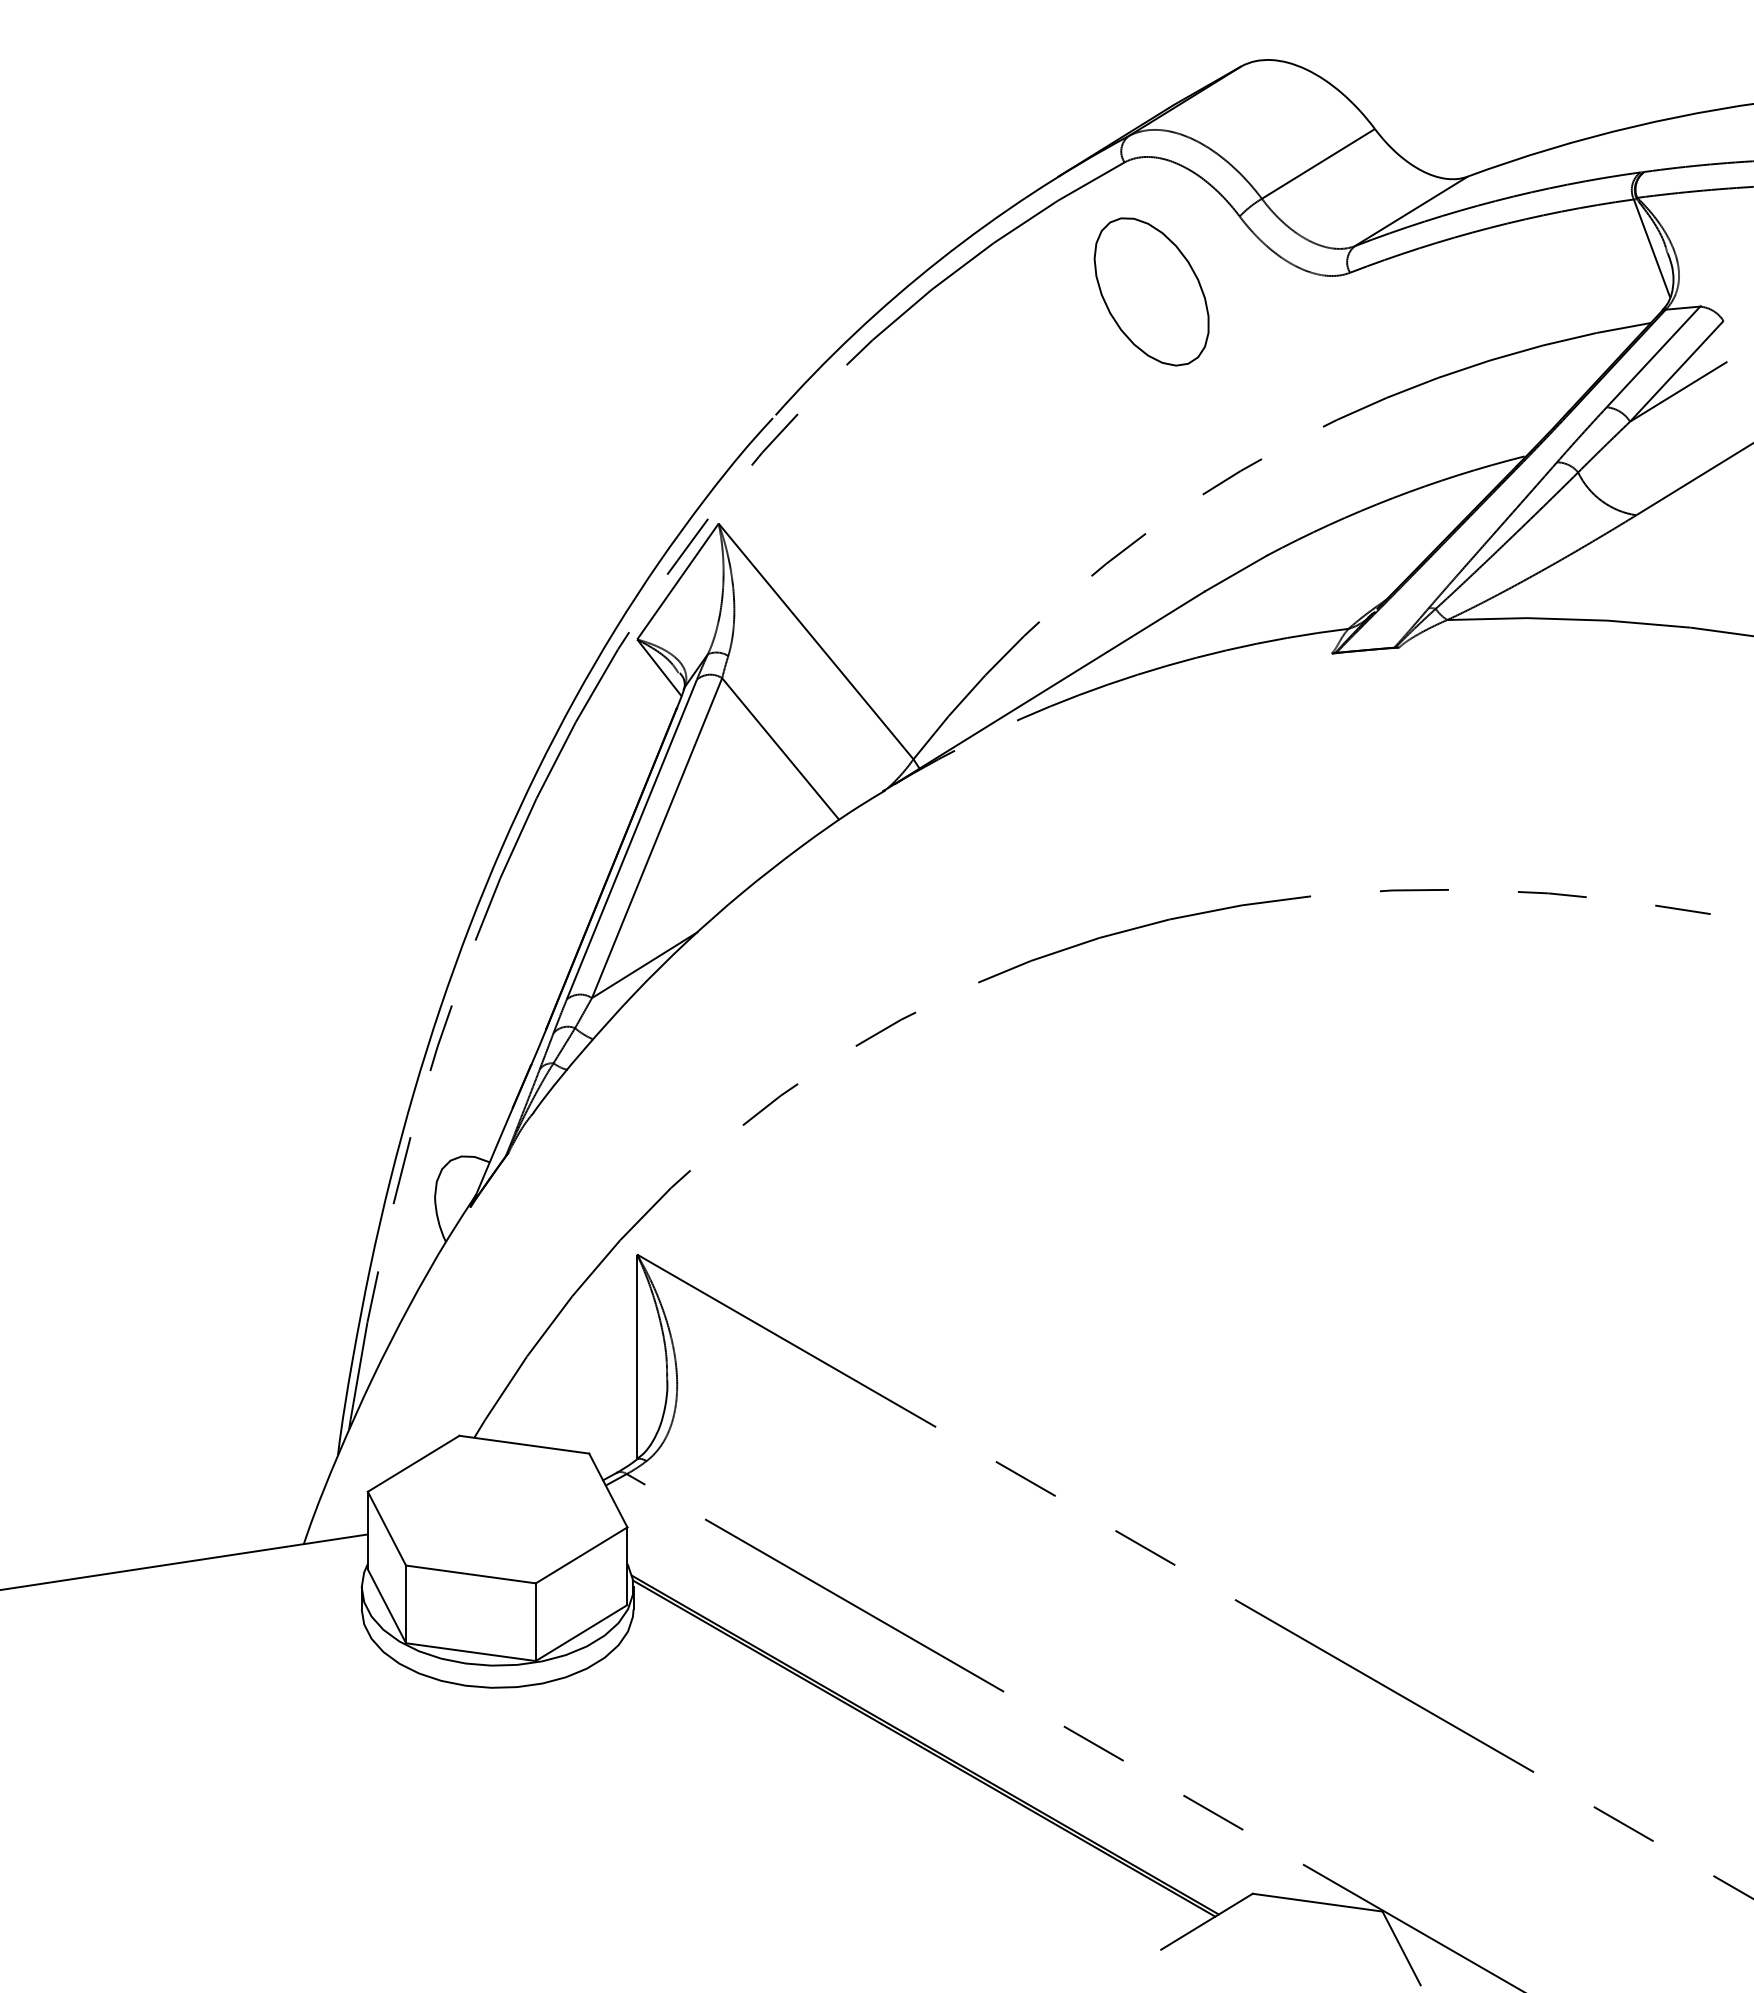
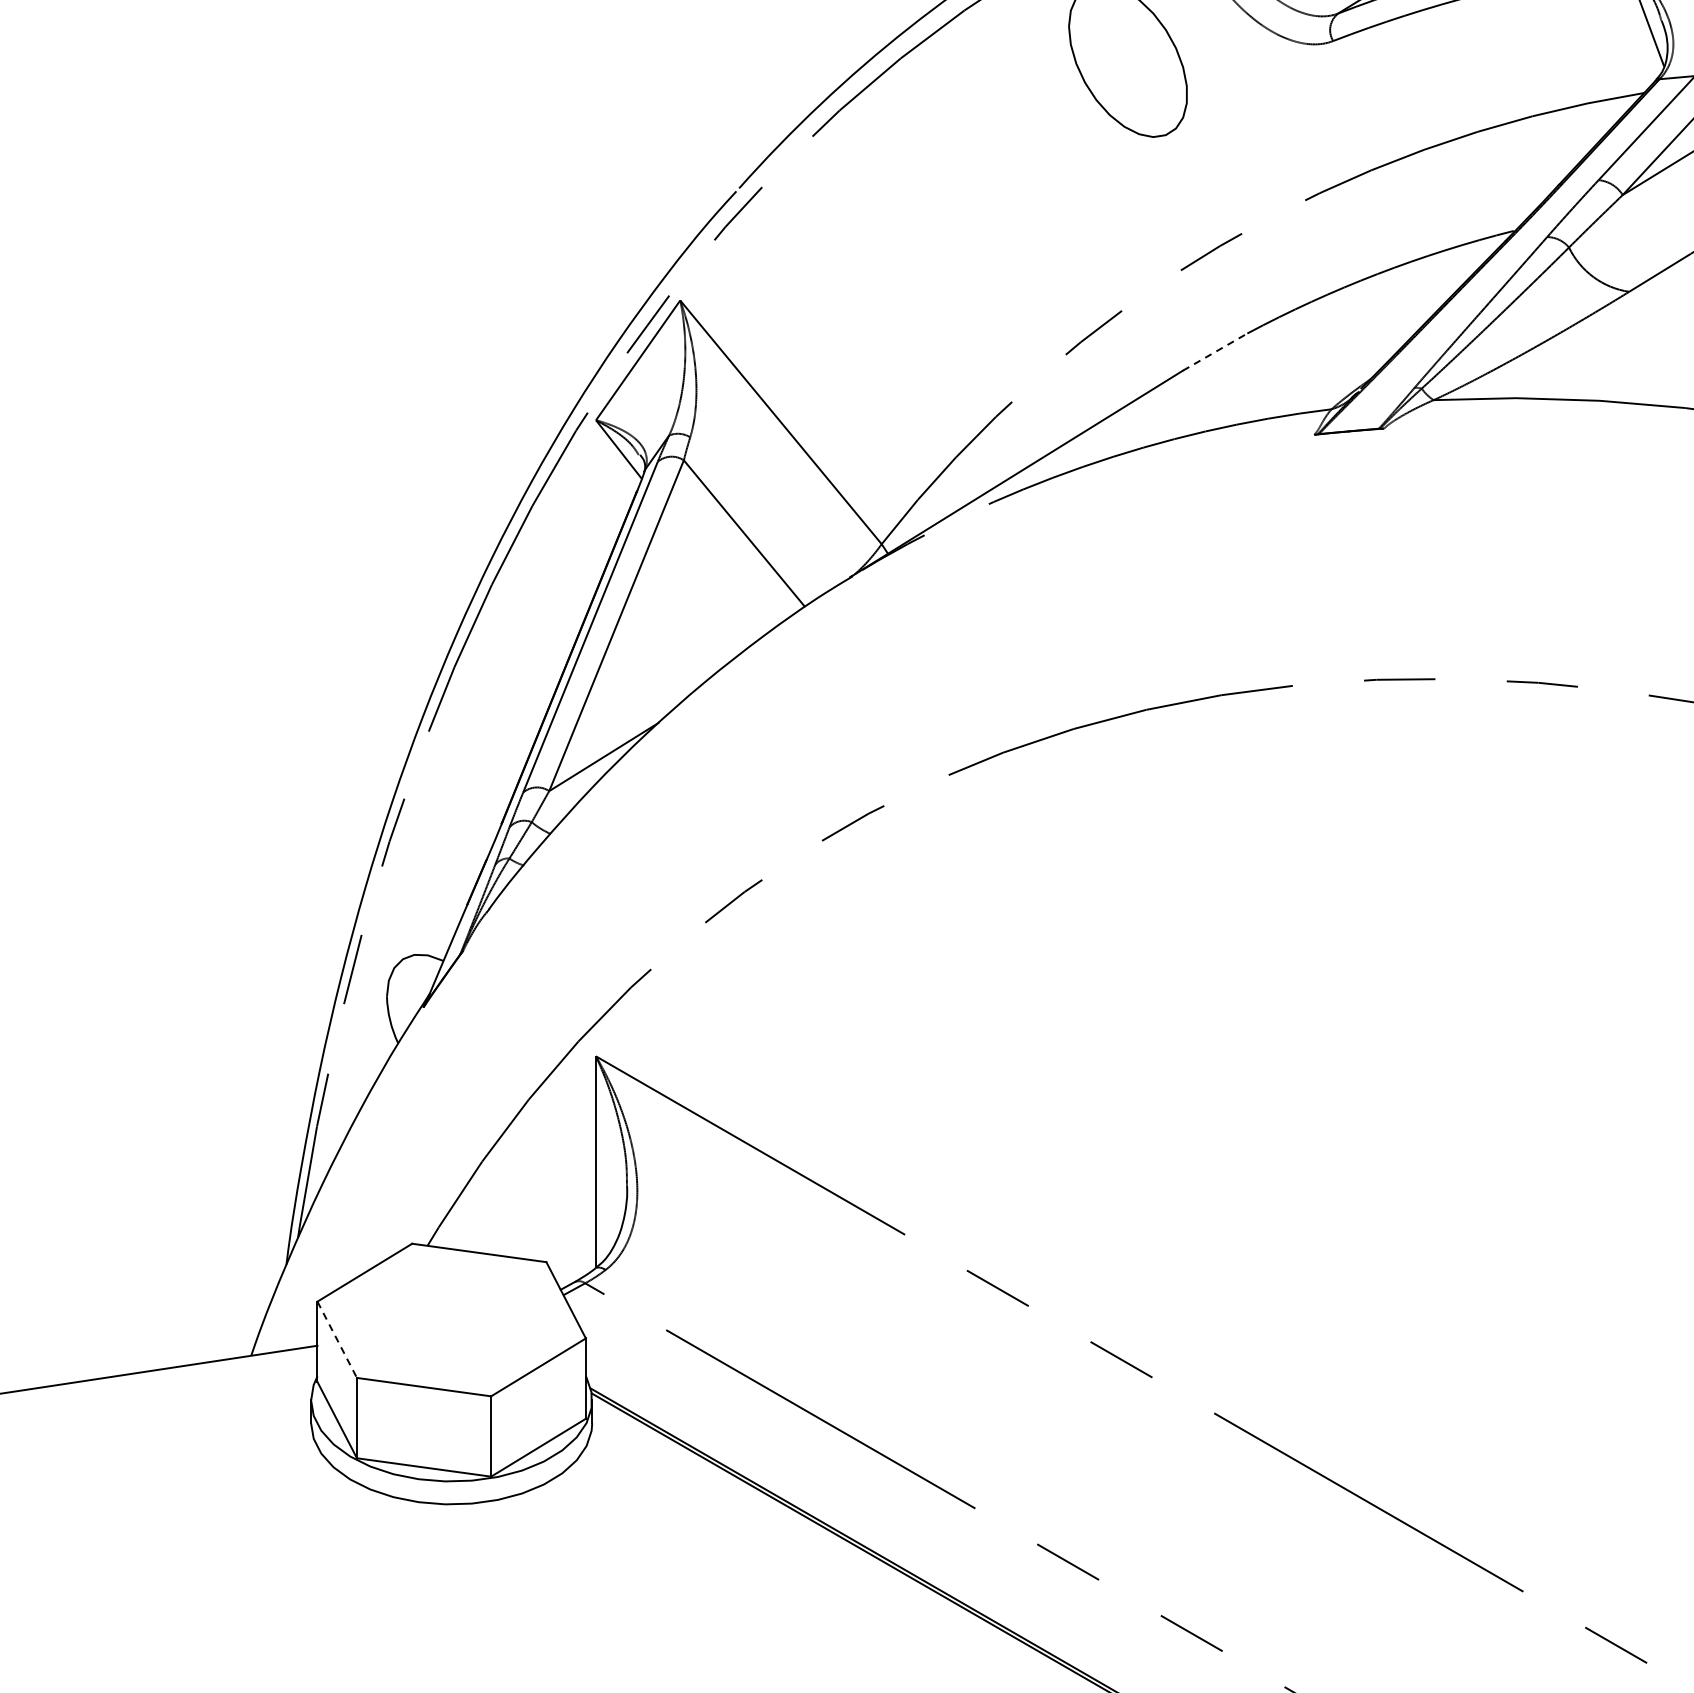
line: (1235, 573) -> (1214, 352), solid -> dashed
line: (386, 1528) -> (336, 1339), solid -> dashed

